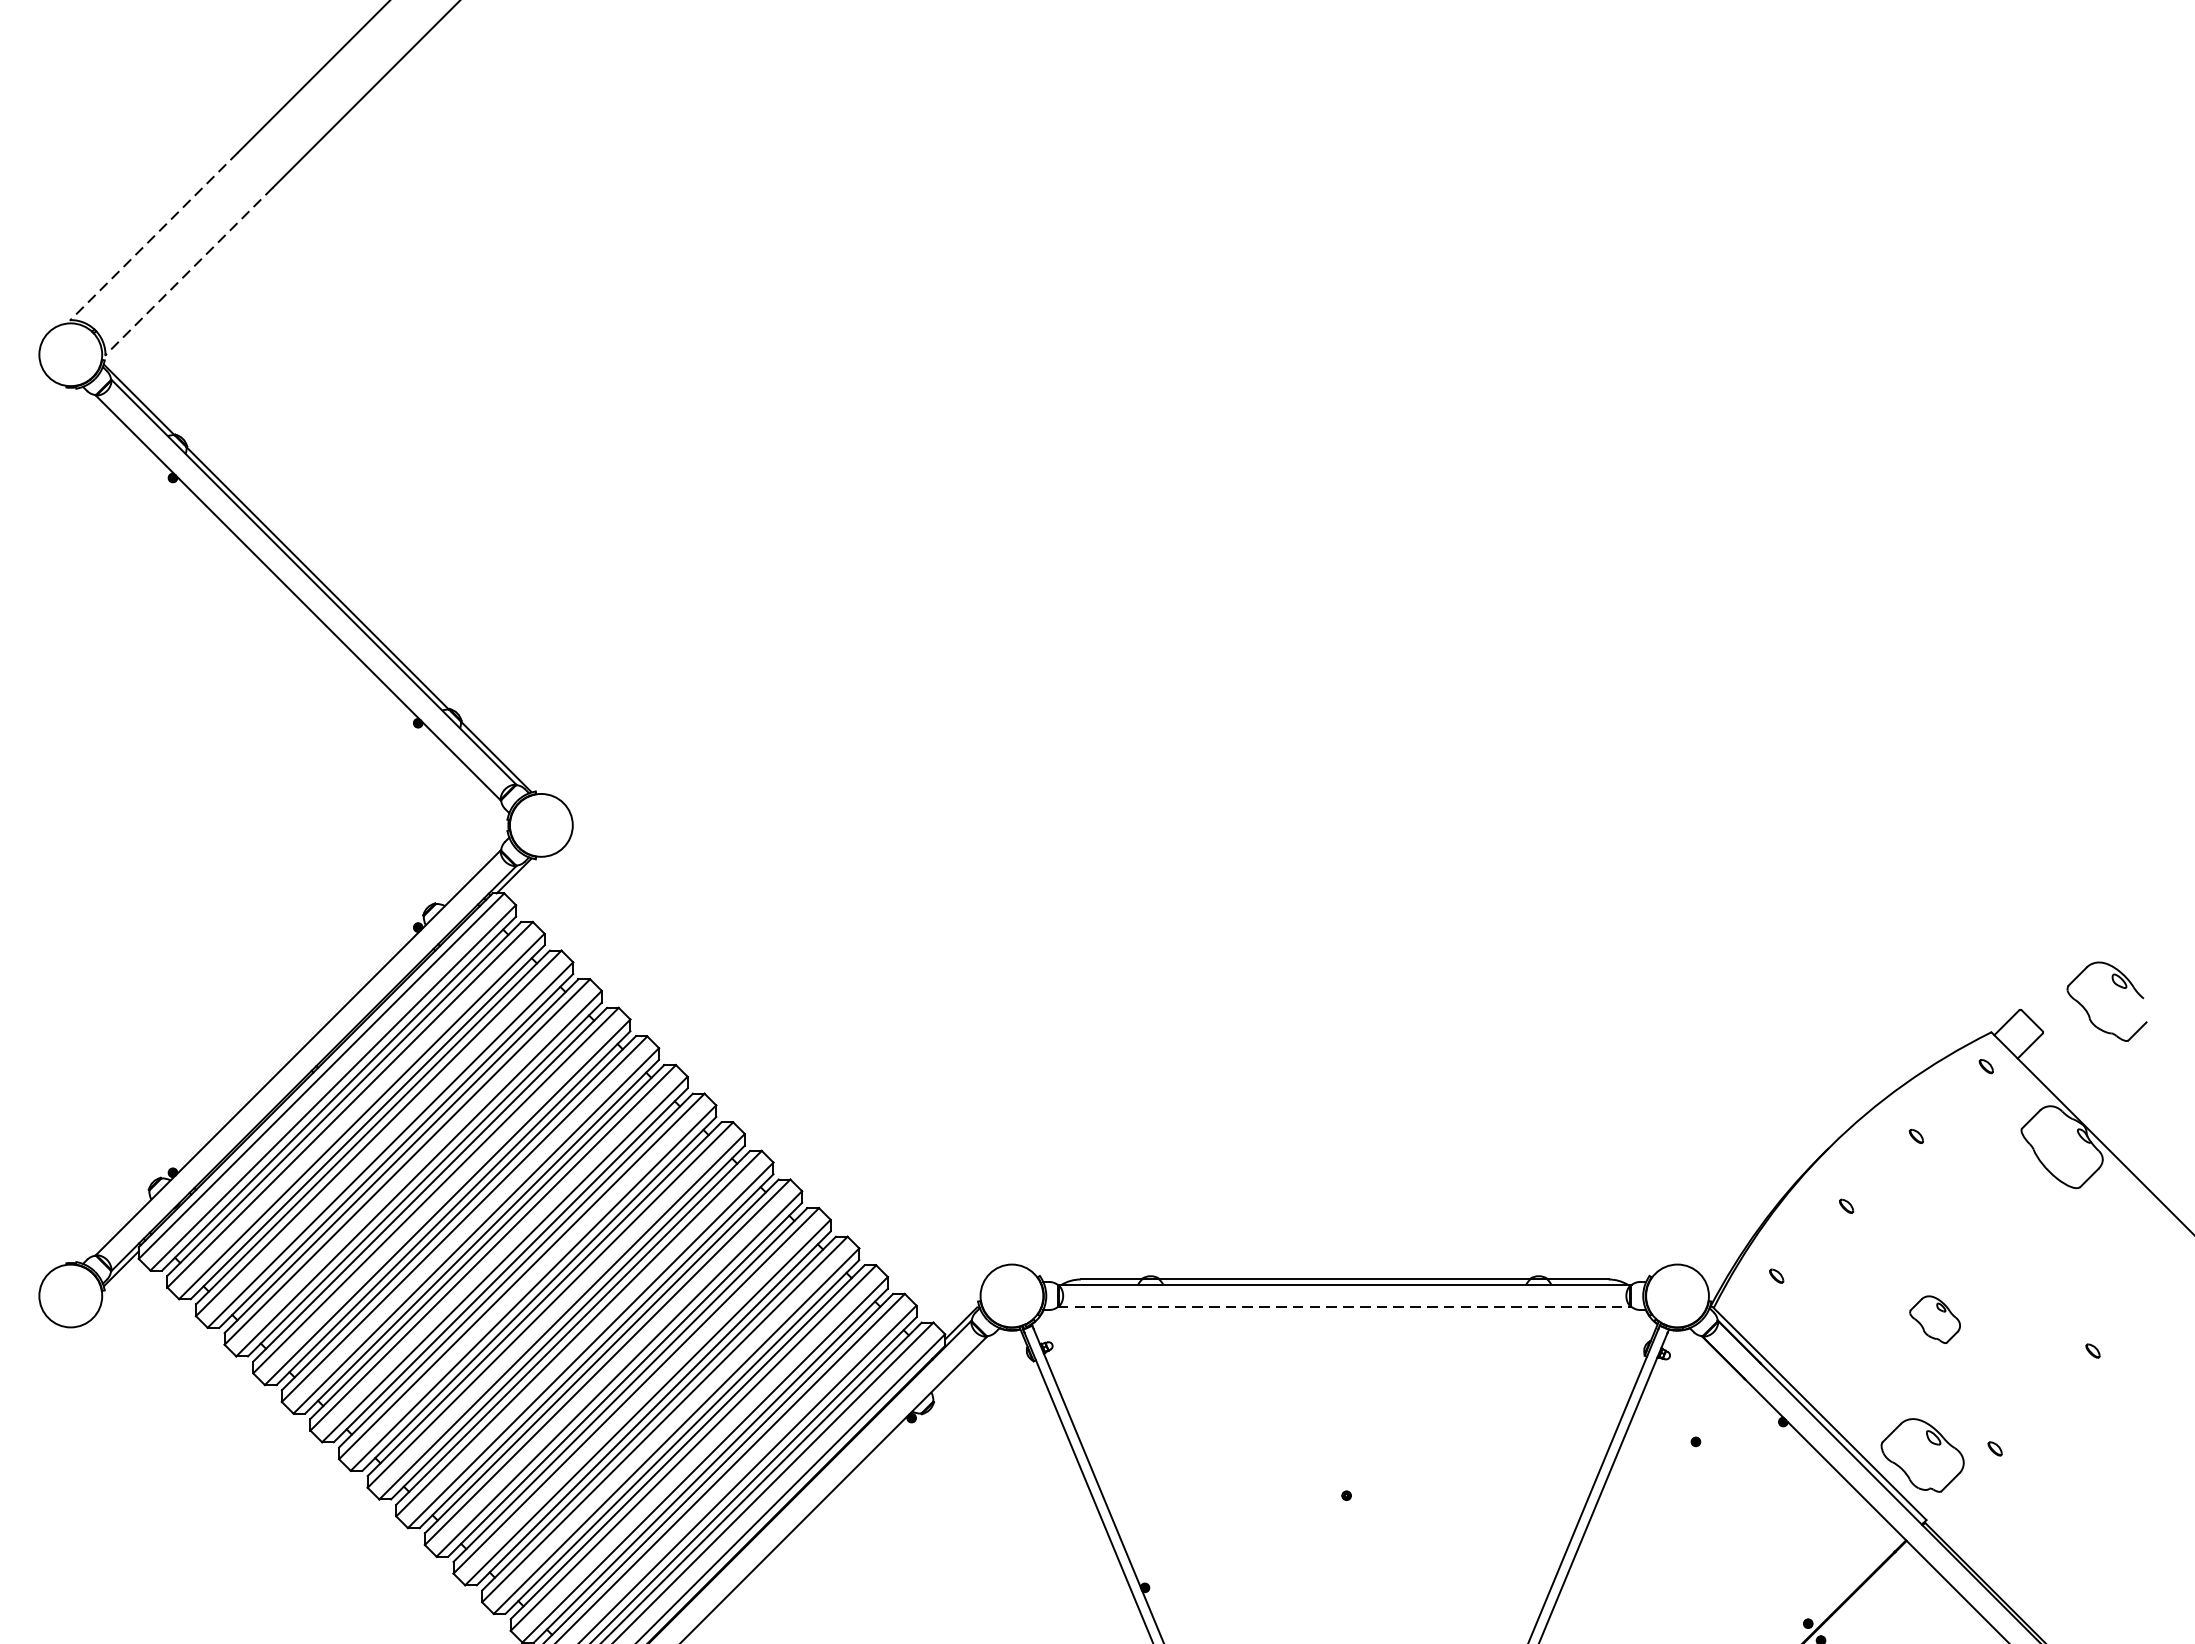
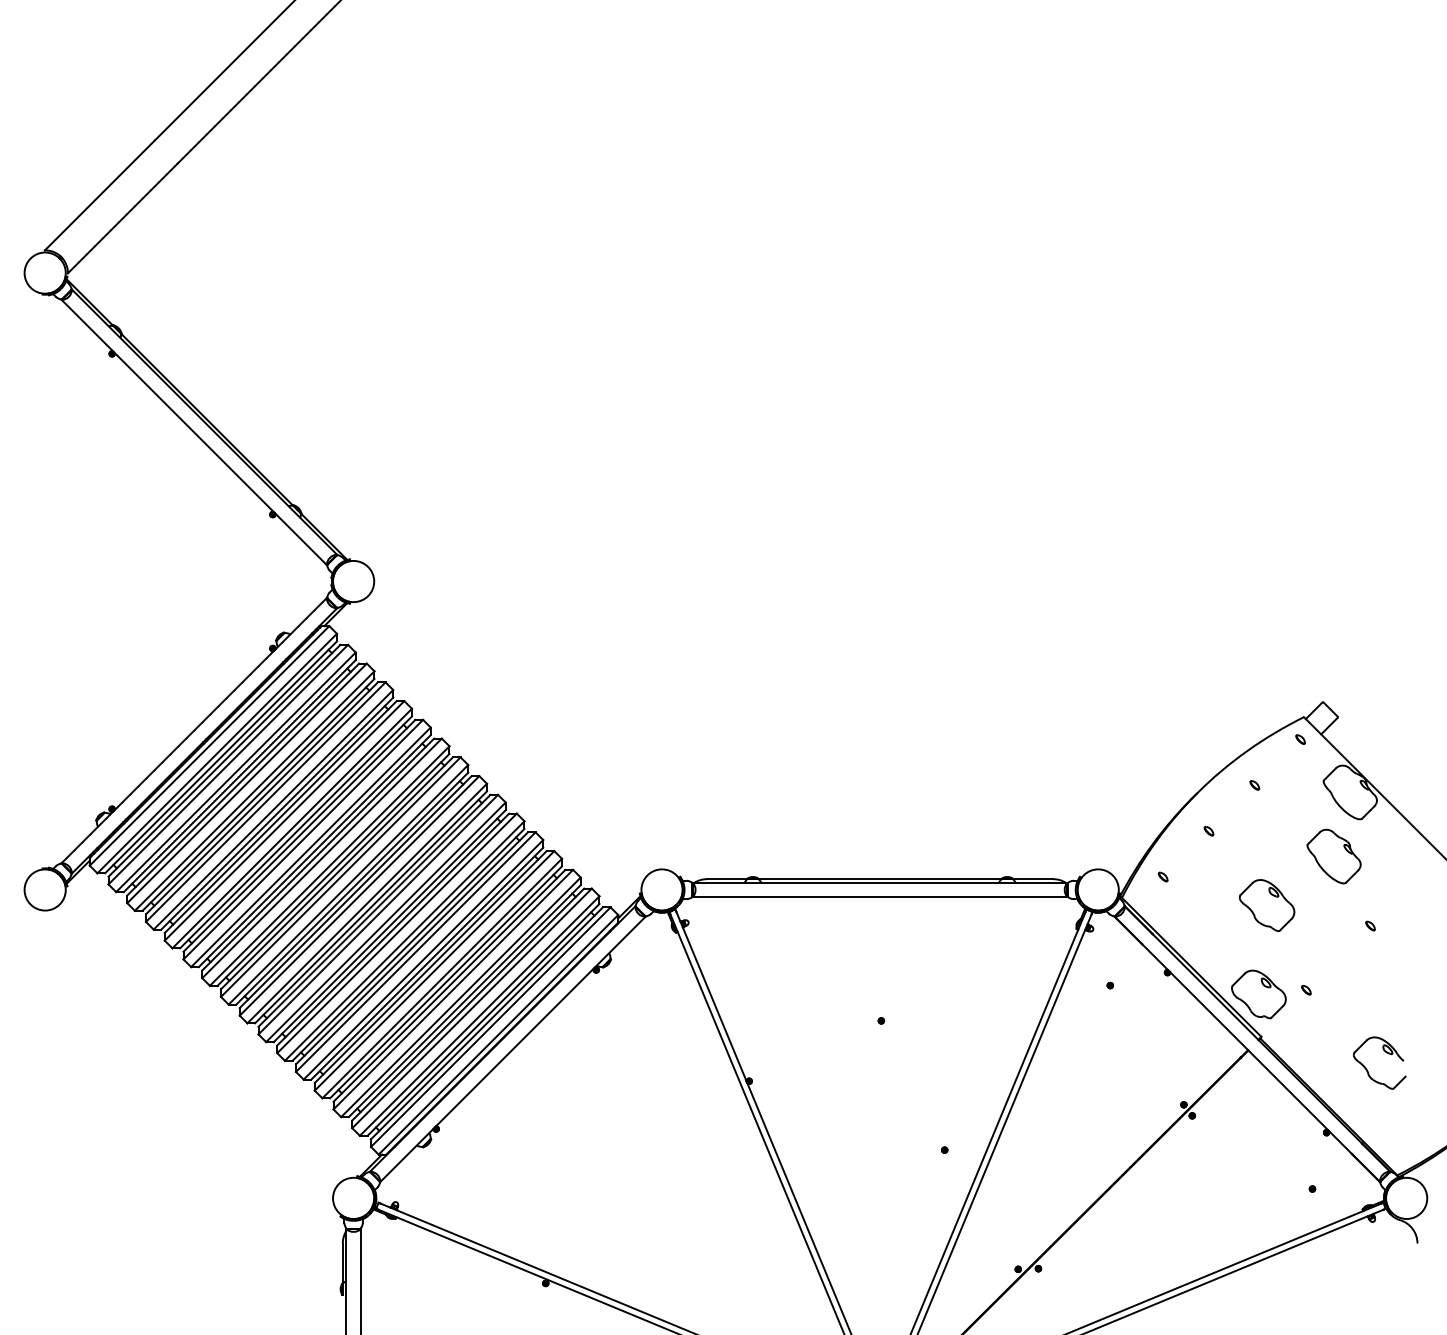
line: (153, 236) -> (99, 195), dashed -> solid
line: (188, 271) -> (122, 218), dashed -> solid
part: (2117, 987) -> (1386, 1053), moved
part: (2036, 1244) -> (1333, 856), added
line: (1345, 1307) -> (880, 897), dashed -> solid
part: (1934, 1319) -> (1266, 905), size x1.67

